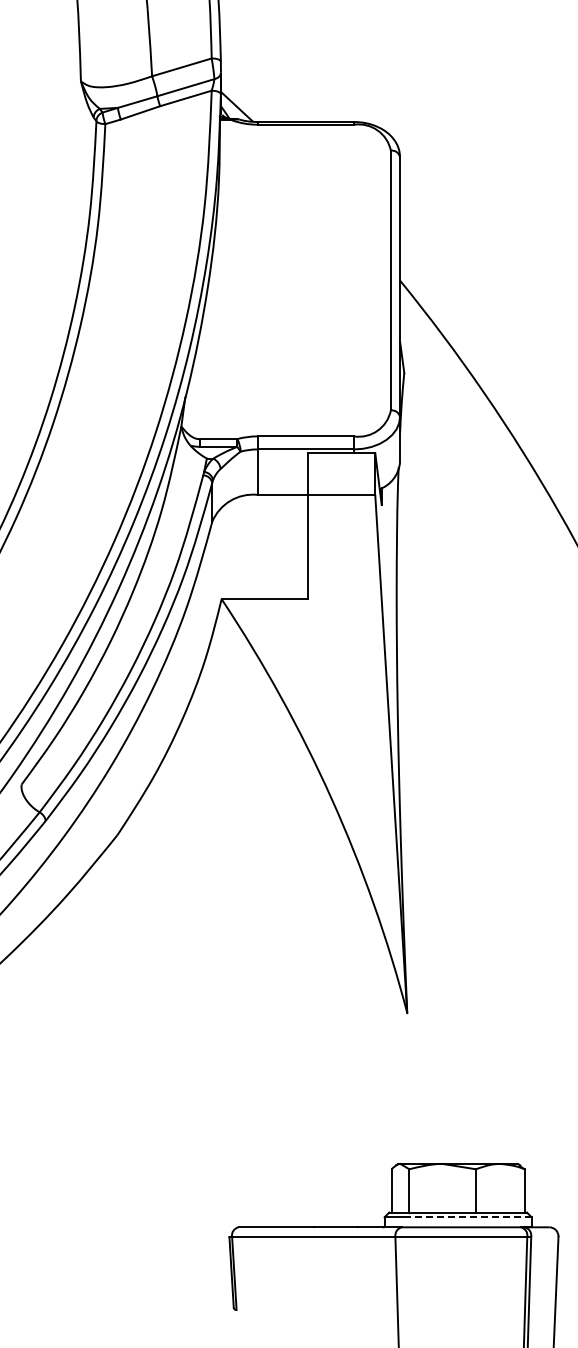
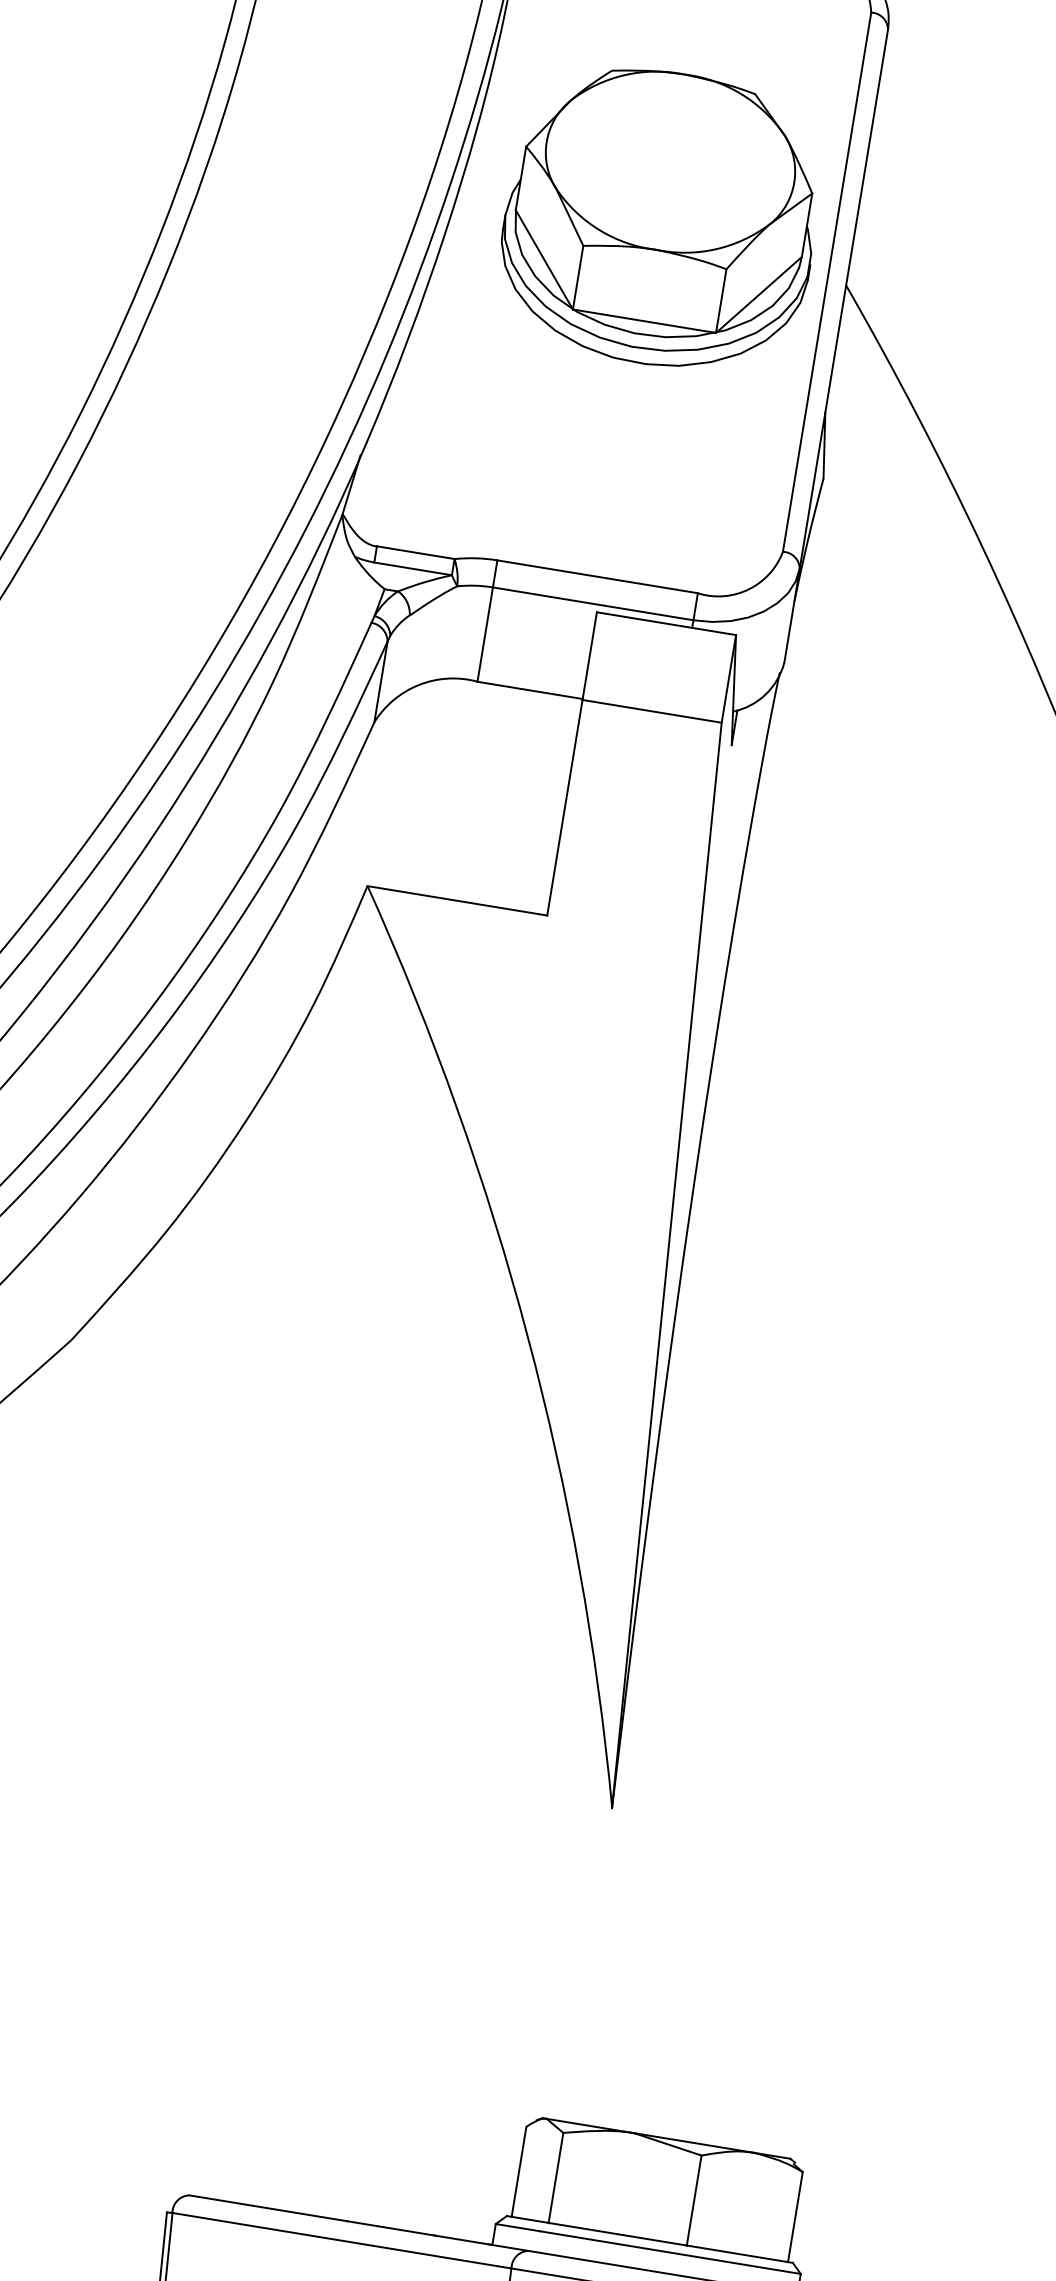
part: (307, 263) -> (659, 218), added
line: (468, 1217) -> (669, 2253), dashed -> solid

